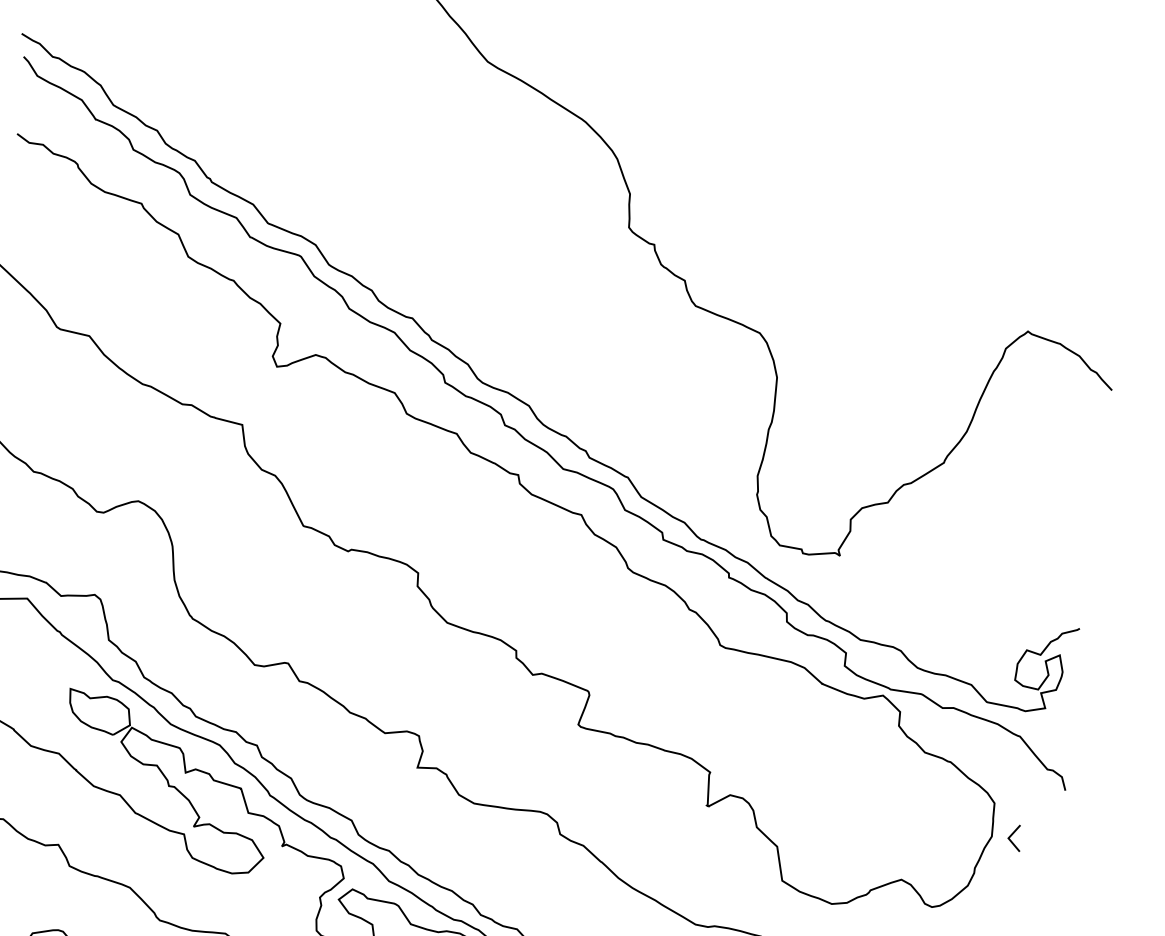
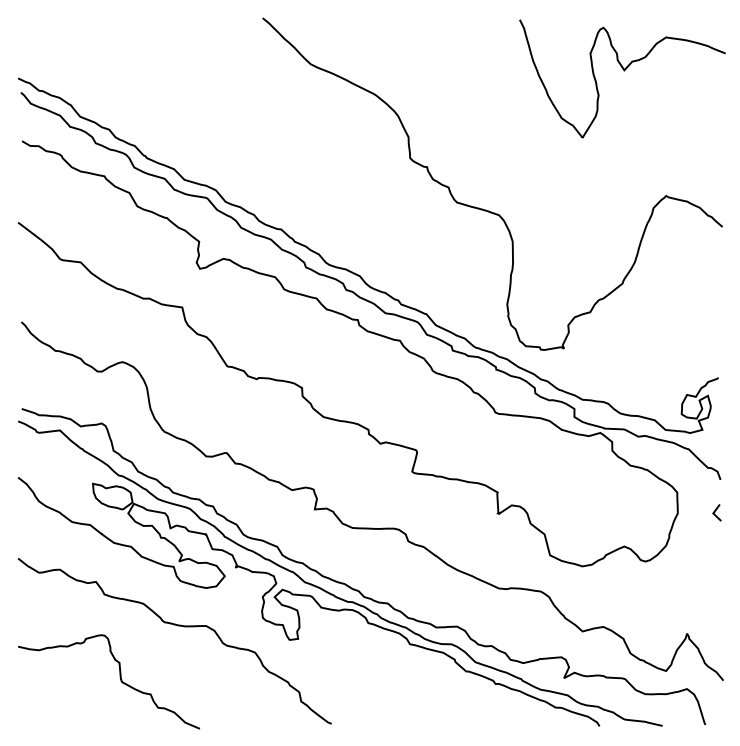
curve: (983, 127) -> (624, 71), added
line: (1012, 837) -> (715, 512), moved

